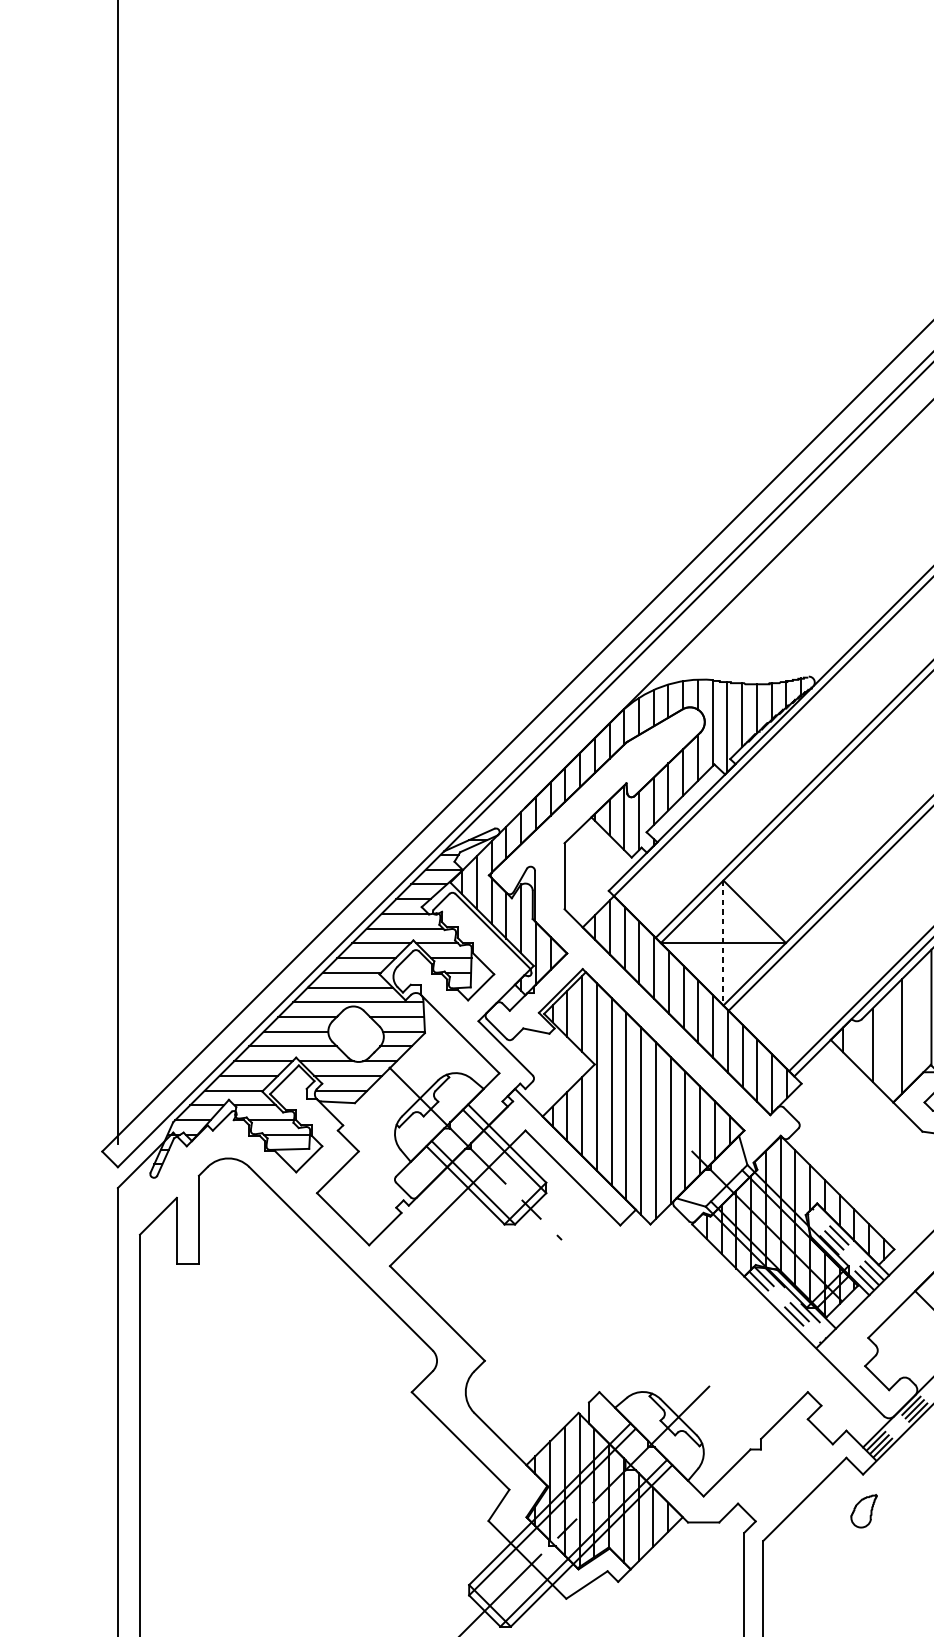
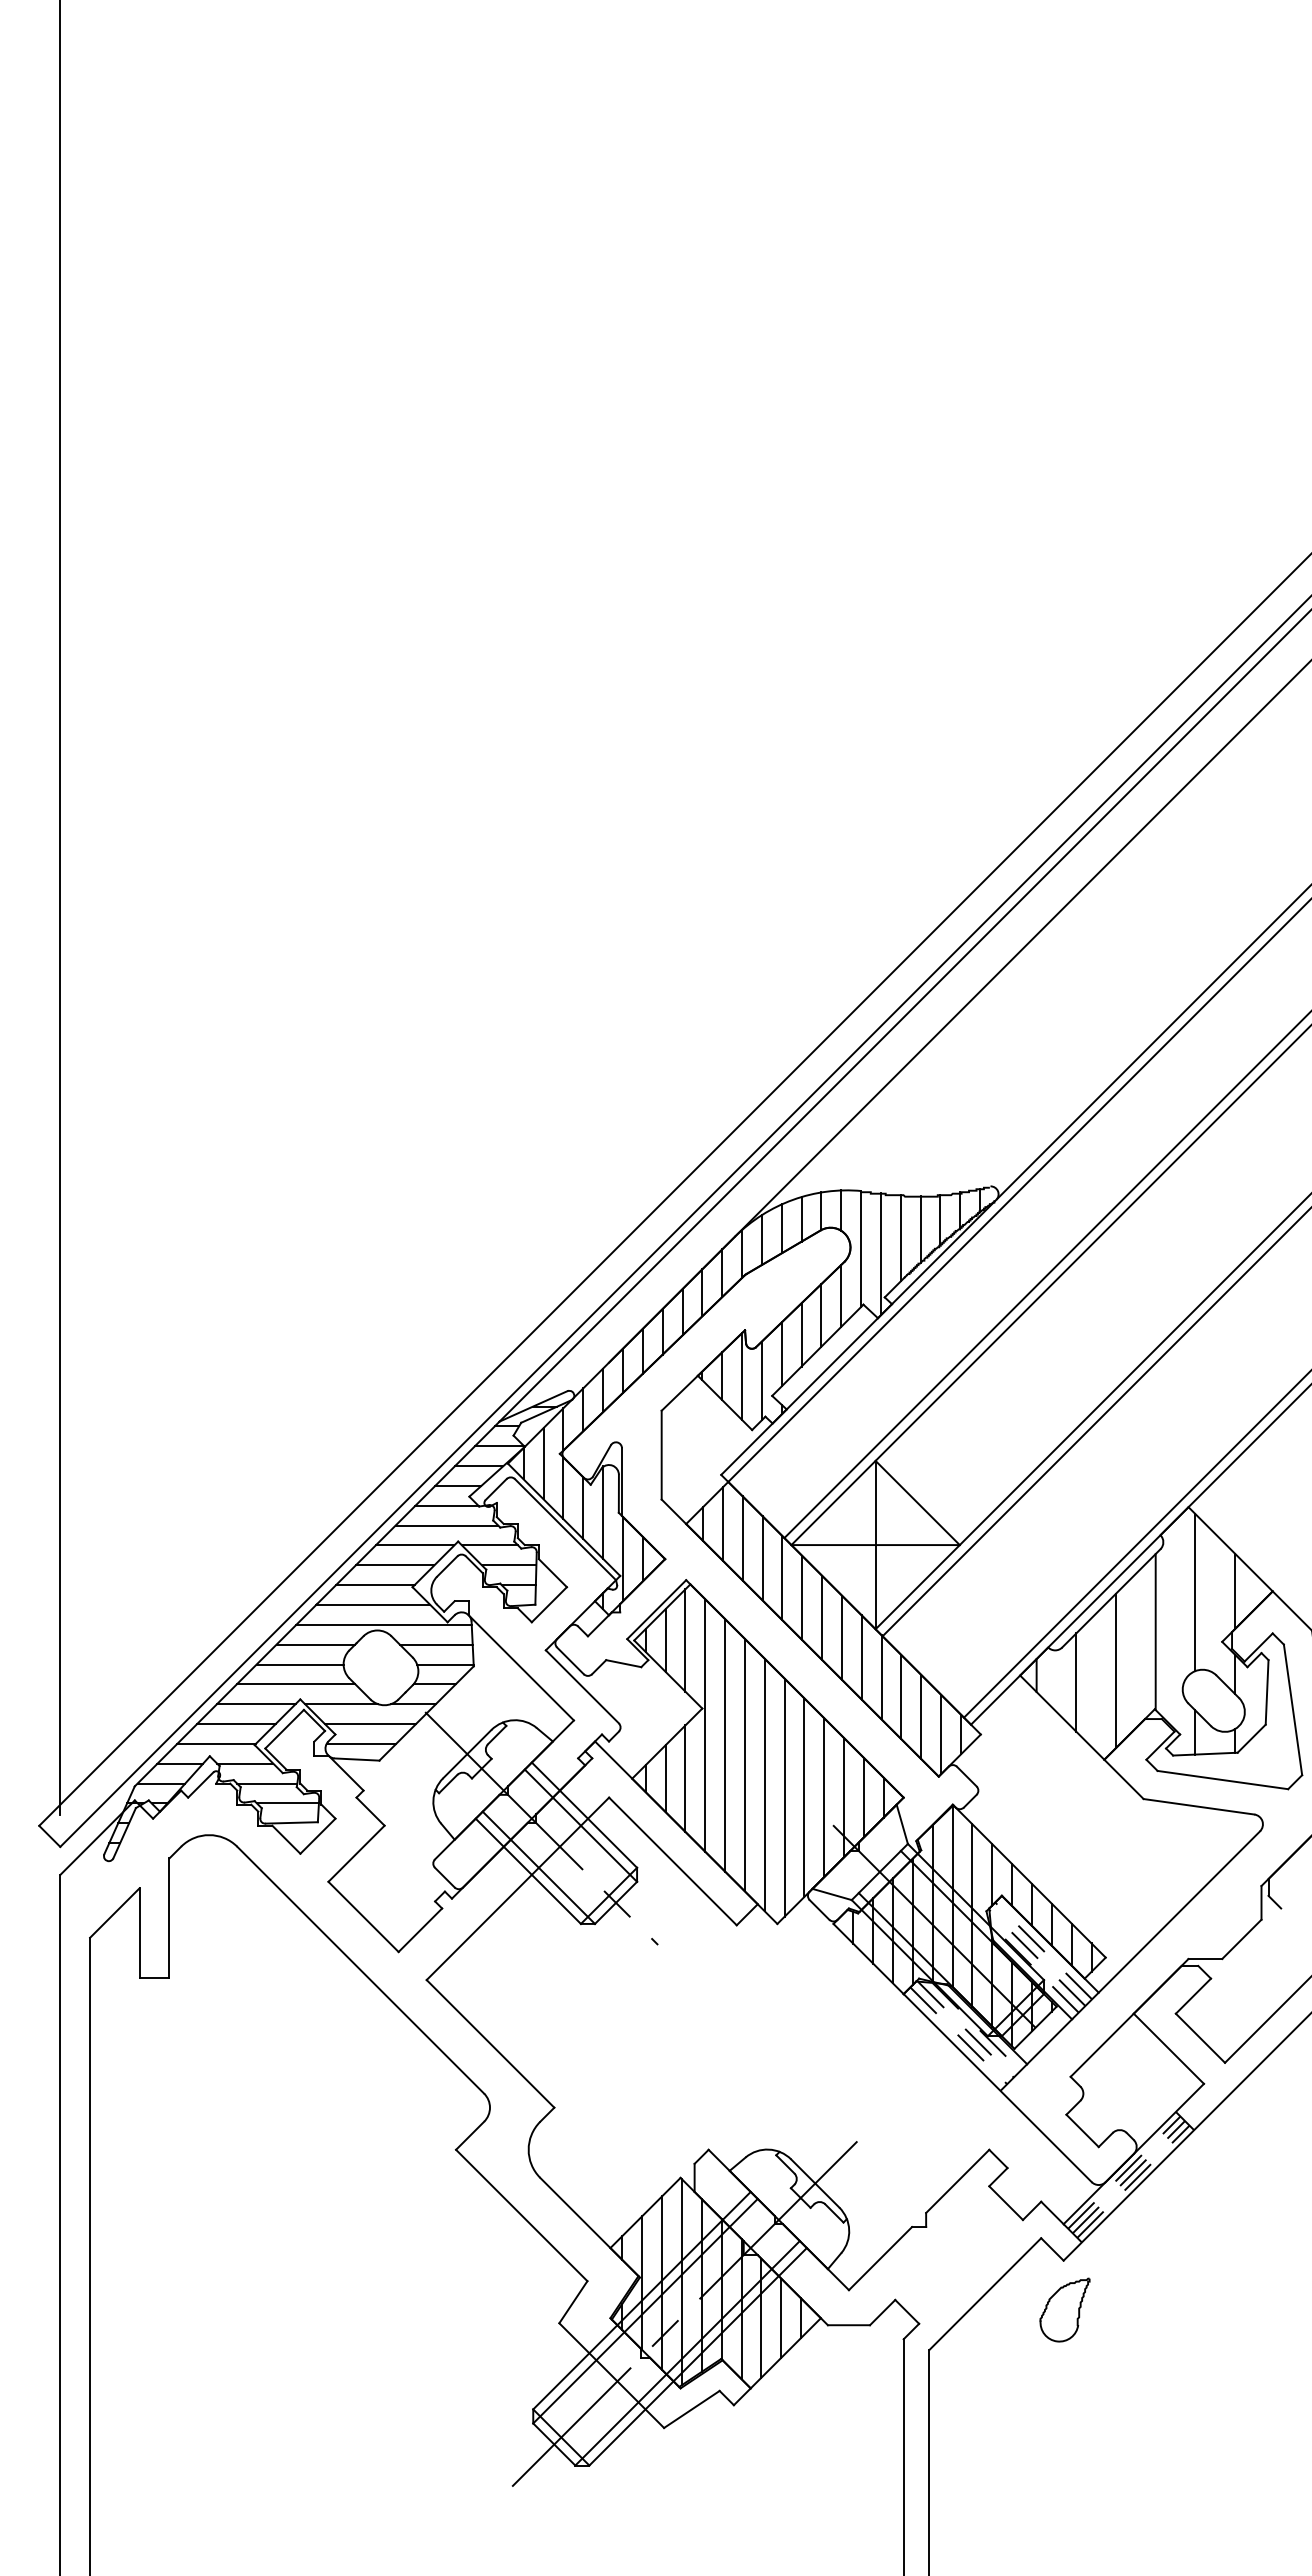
line: (723, 943) -> (875, 1545), dashed -> solid
part: (863, 1510) -> (1064, 2309), size x1.43

